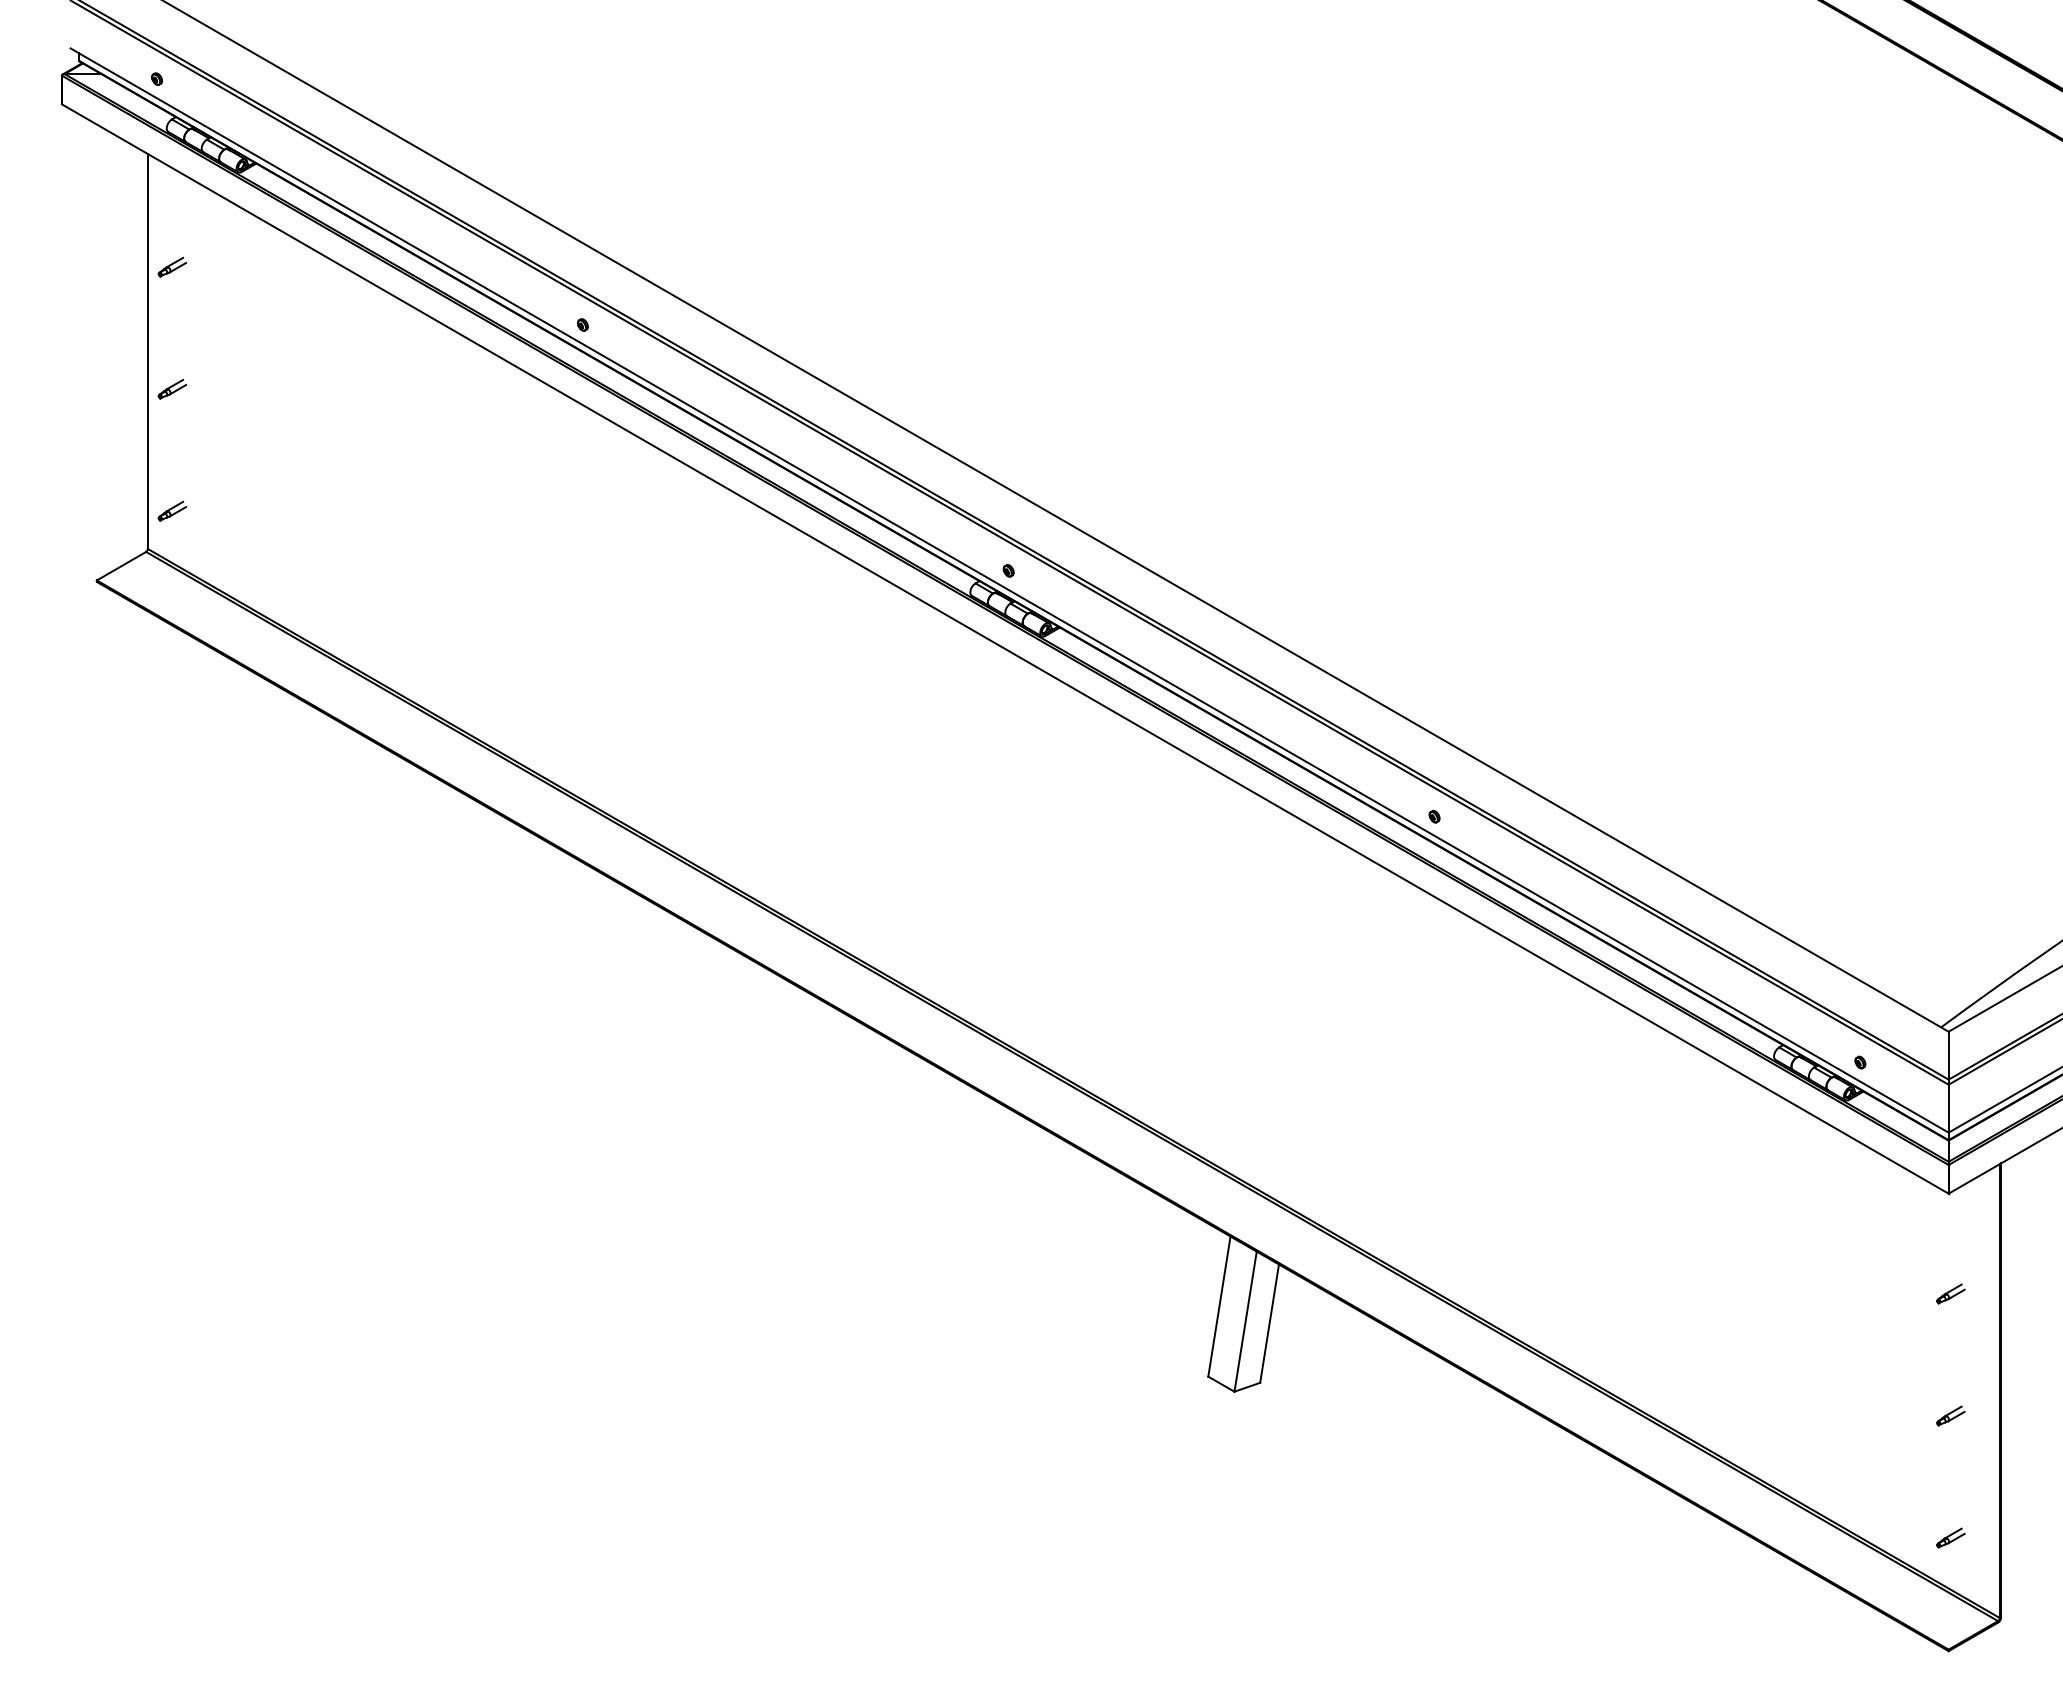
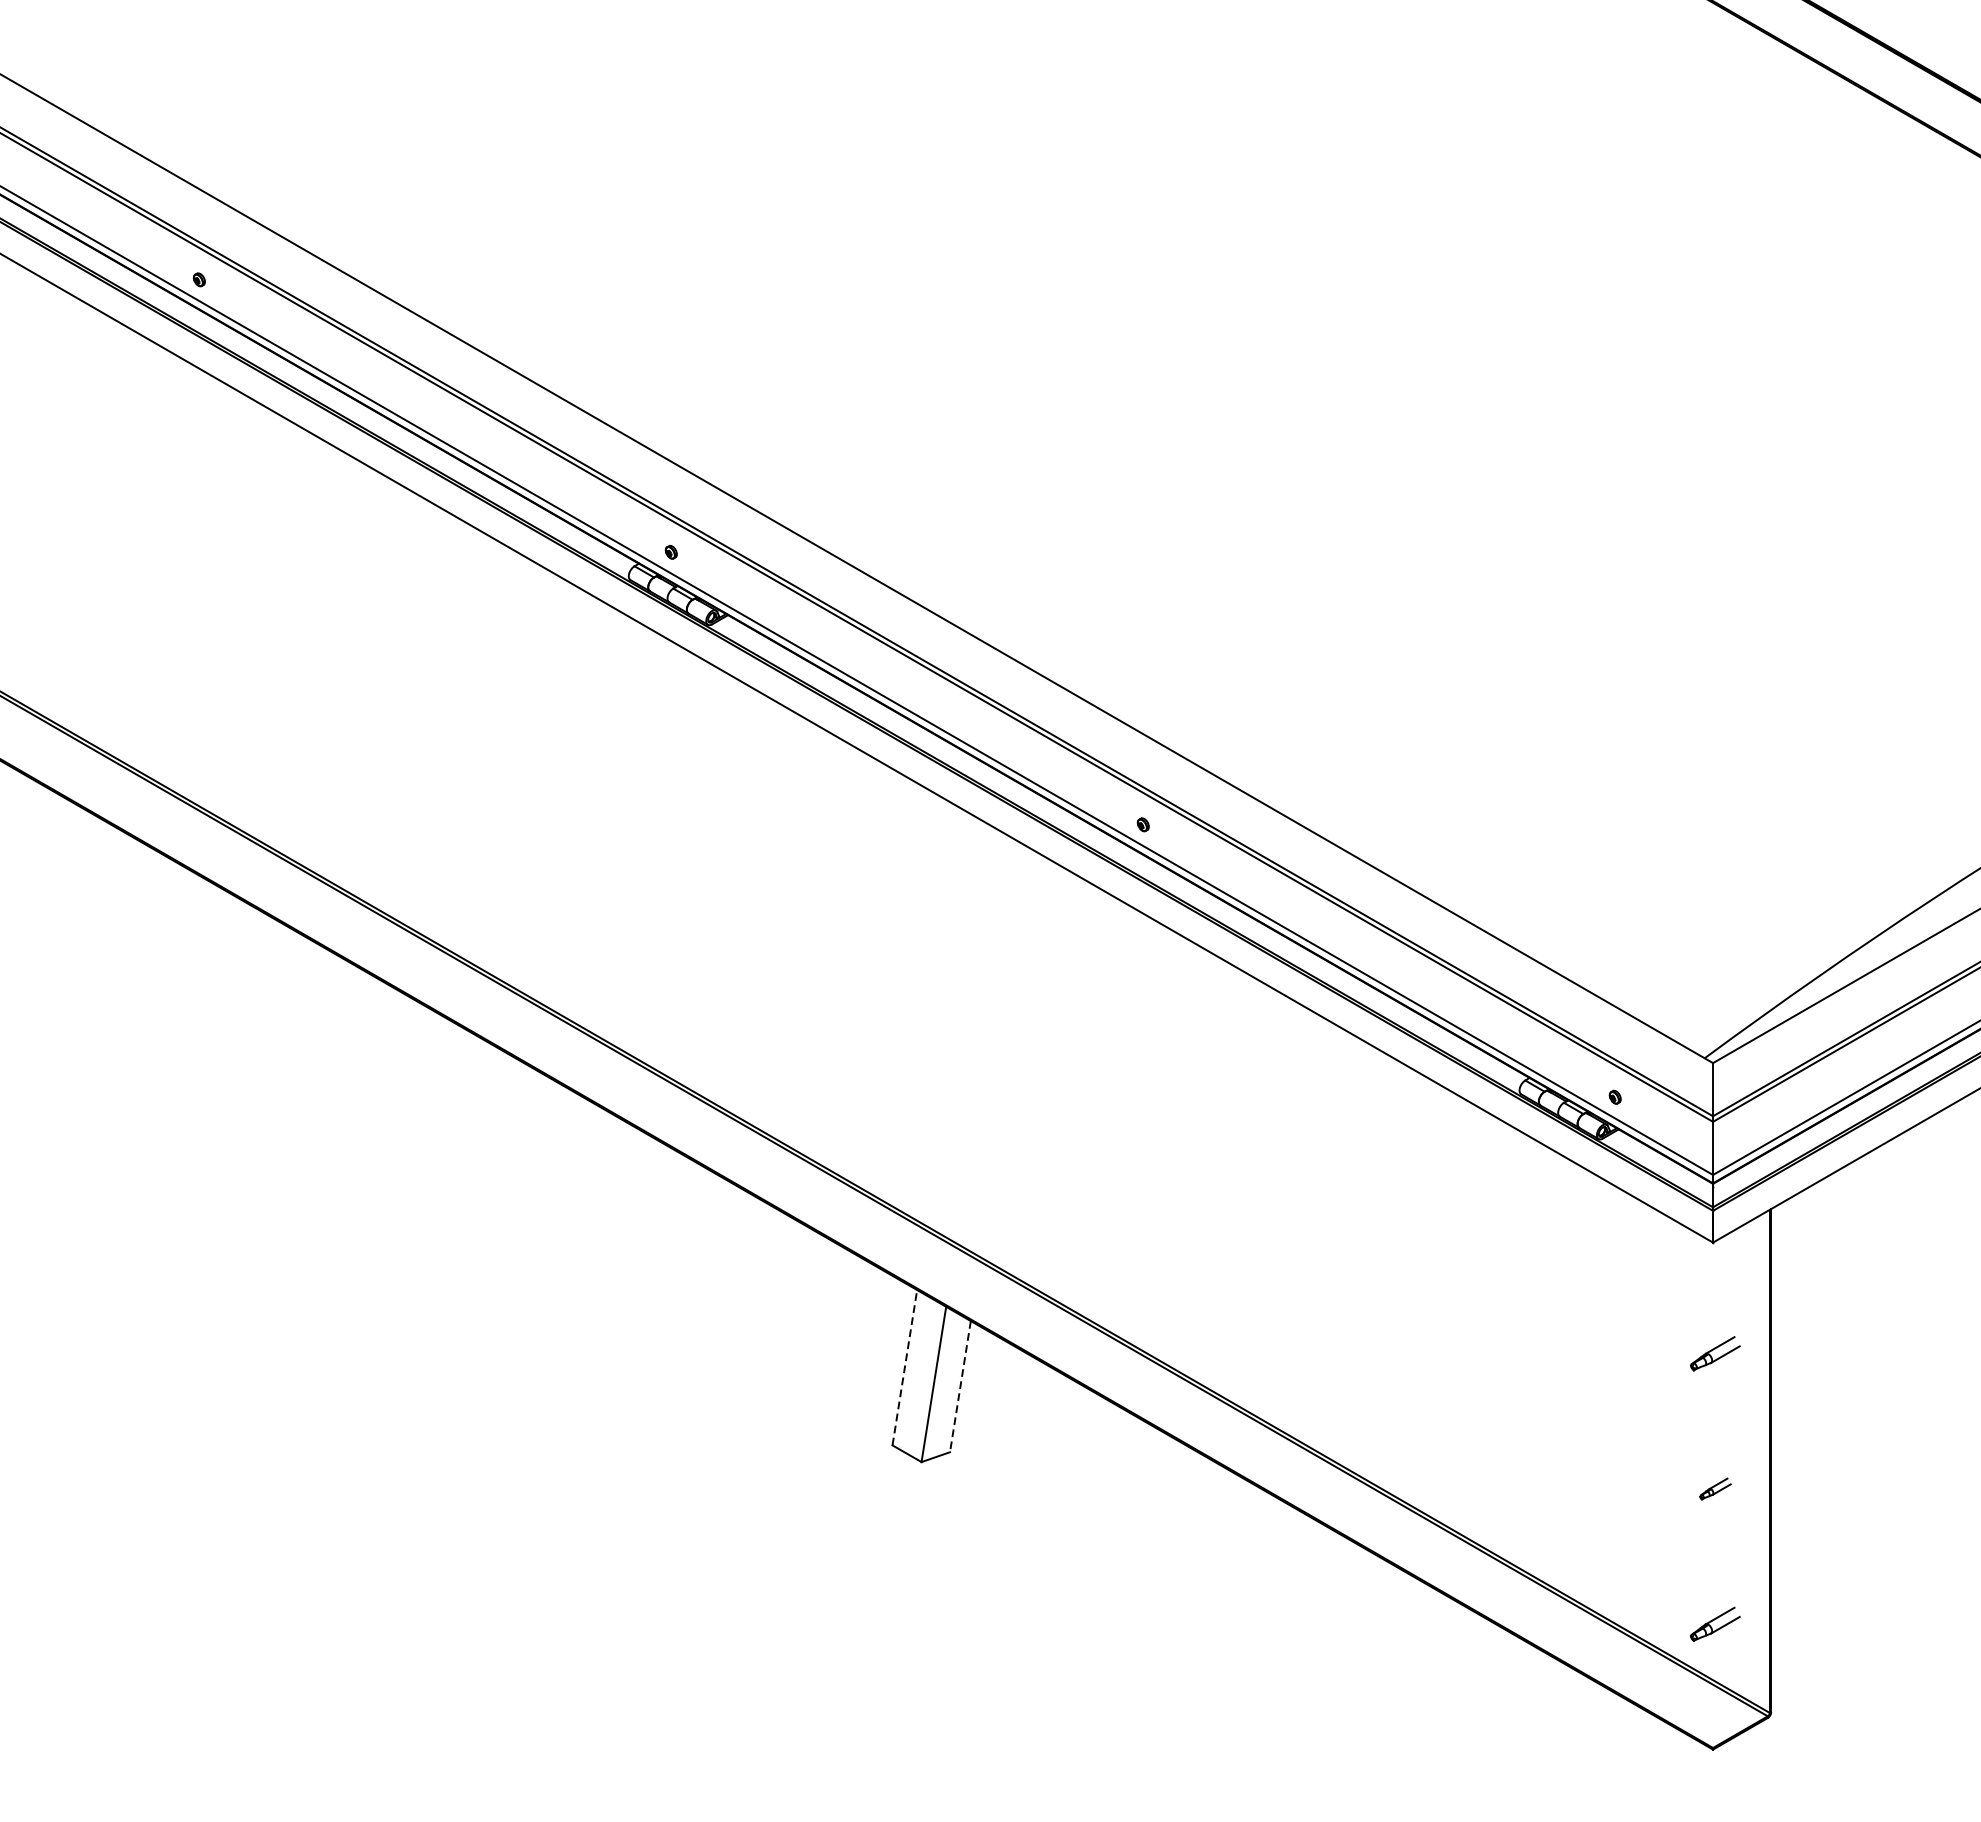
part: (1950, 1293) -> (1715, 1353), size x1.6
line: (1219, 1306) -> (904, 1367), solid -> dashed
line: (1269, 1323) -> (960, 1386), solid -> dashed
part: (1950, 1537) -> (1715, 1623), size x1.6

